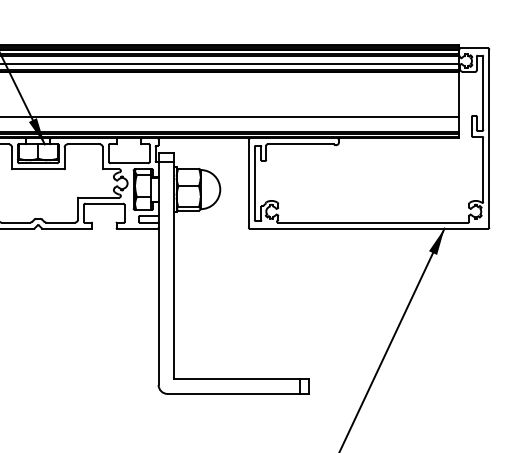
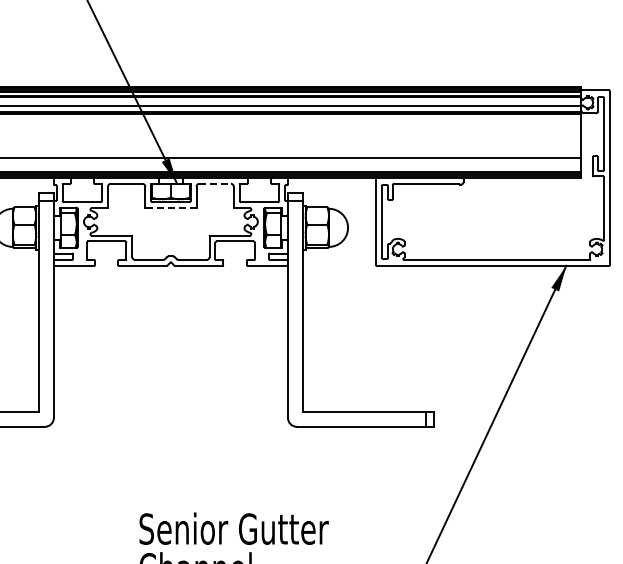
line: (84, 144) -> (215, 183), solid -> dashed
line: (38, 169) -> (171, 208), solid -> dashed

